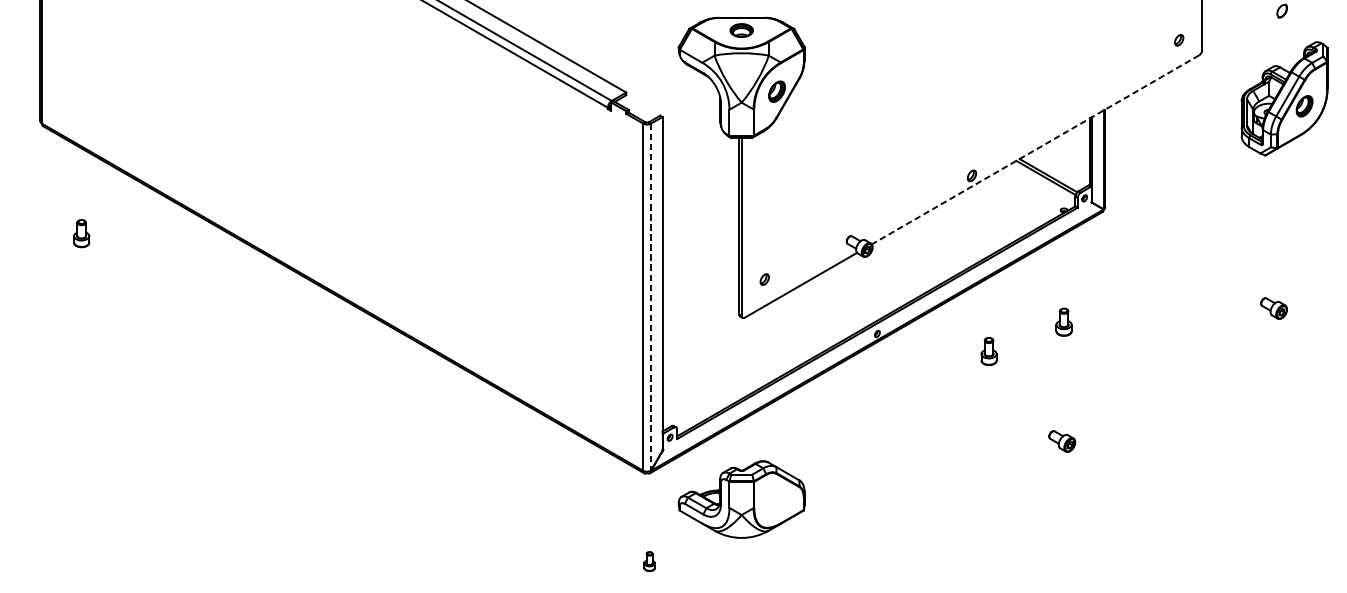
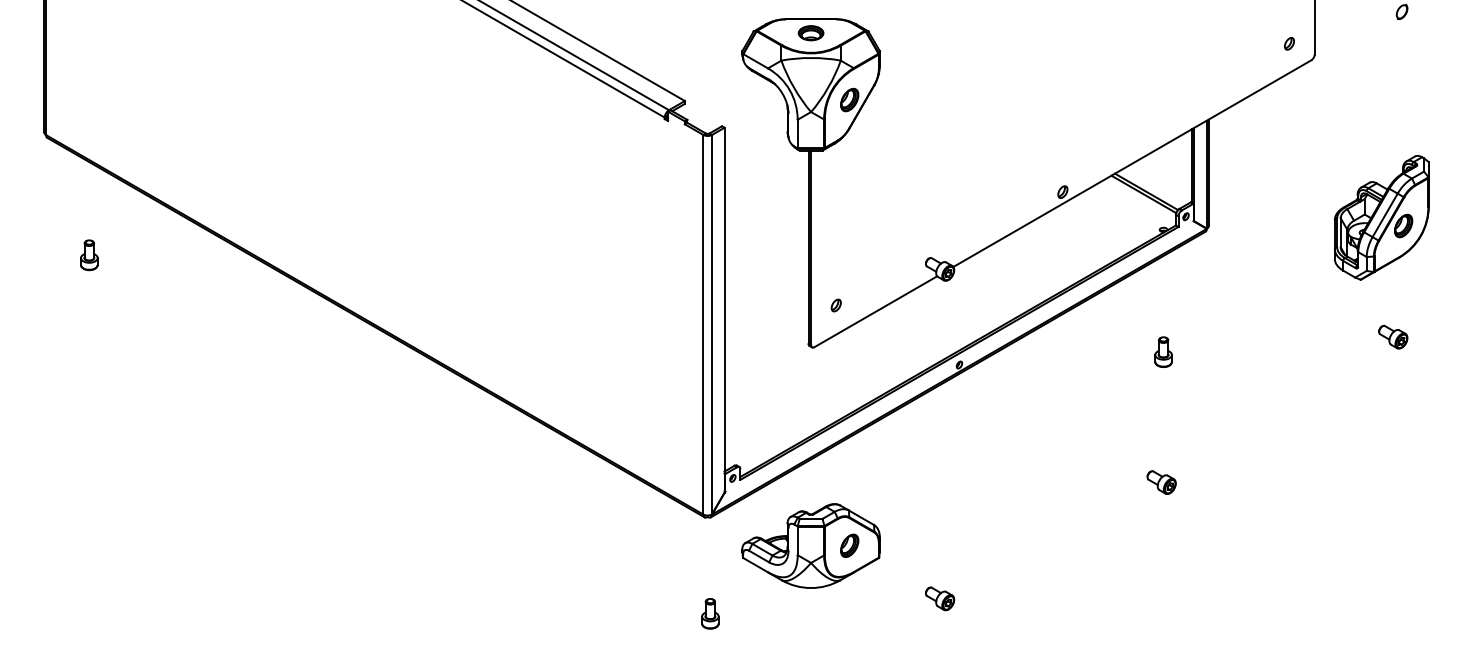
part: (1284, 98) -> (1381, 217), moved
line: (1035, 149) -> (1132, 163), dashed -> solid
line: (650, 296) -> (711, 324), dashed -> solid
part: (989, 350) -> (1081, 383), removed
part: (776, 499) -> (849, 545), added
part: (860, 547) -> (940, 598), added
part: (649, 561) -> (710, 613), size x1.43

